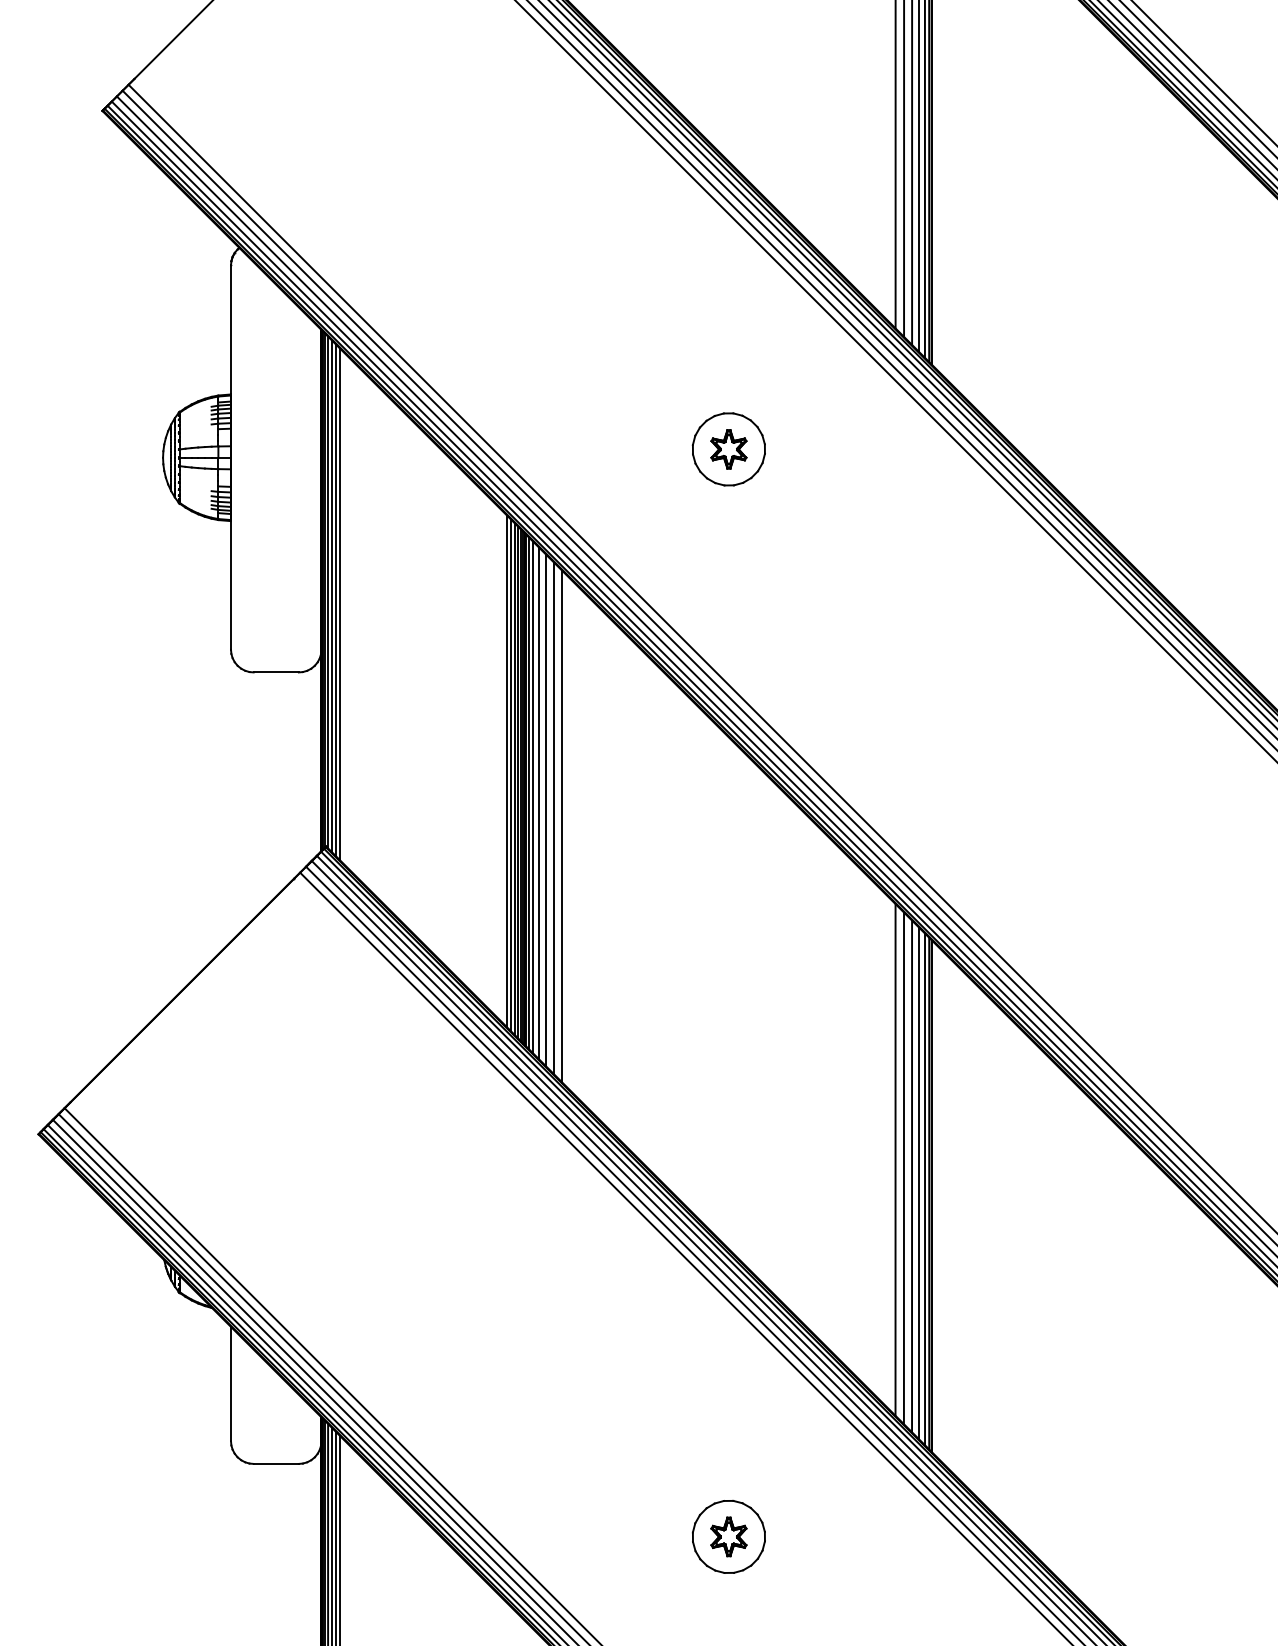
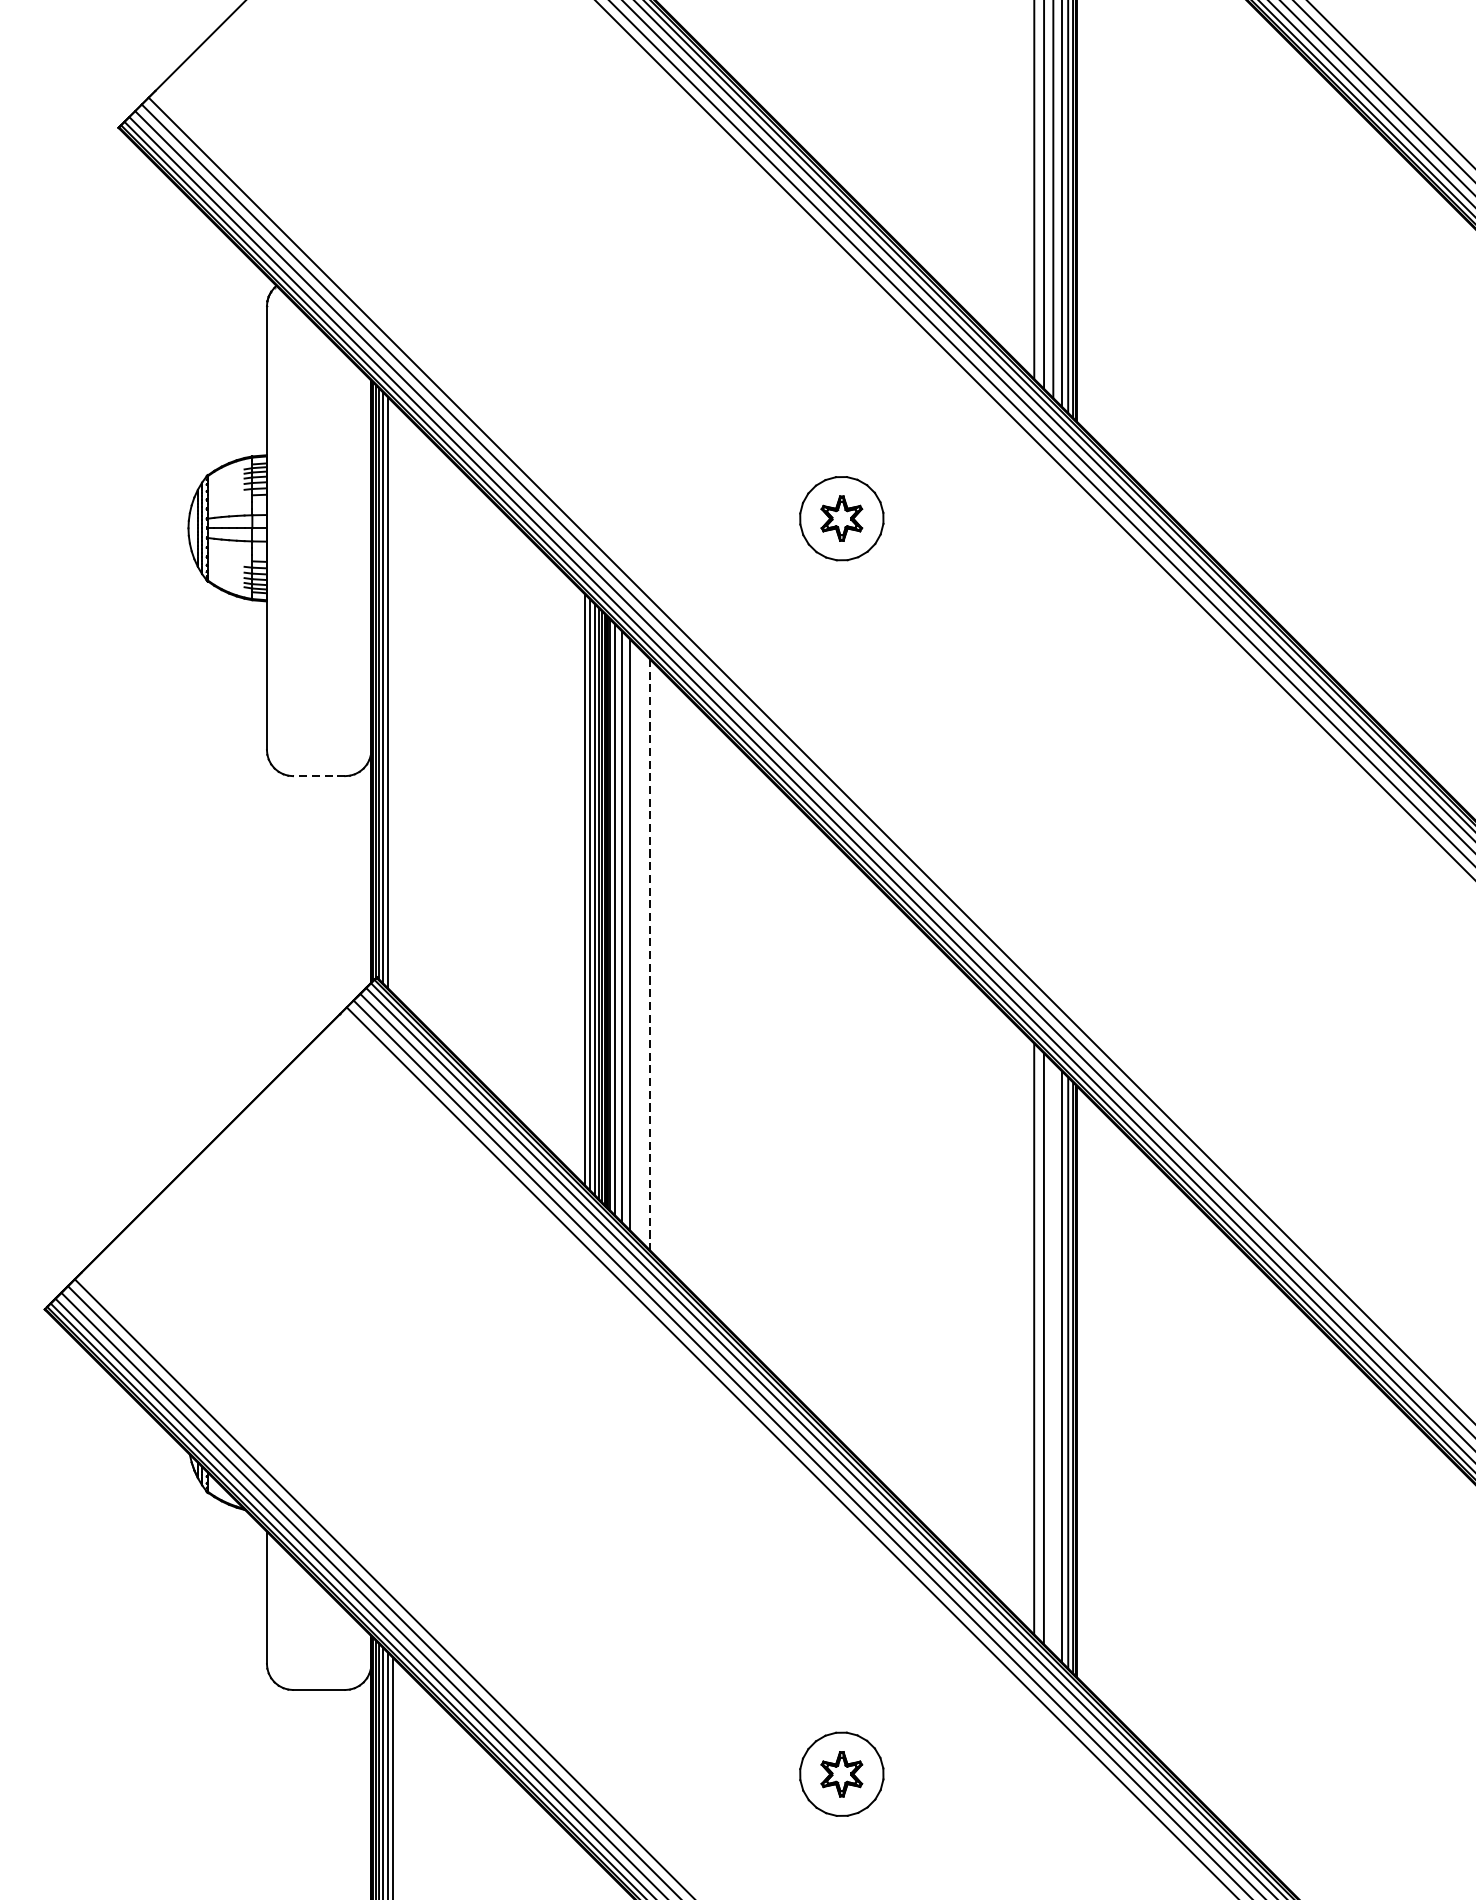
line: (339, 604) -> (392, 697), removed
line: (276, 672) -> (319, 776), solid -> dashed
line: (553, 818) -> (639, 944), removed
line: (562, 826) -> (649, 954), solid -> dashed
line: (912, 1176) -> (1053, 1358), removed

